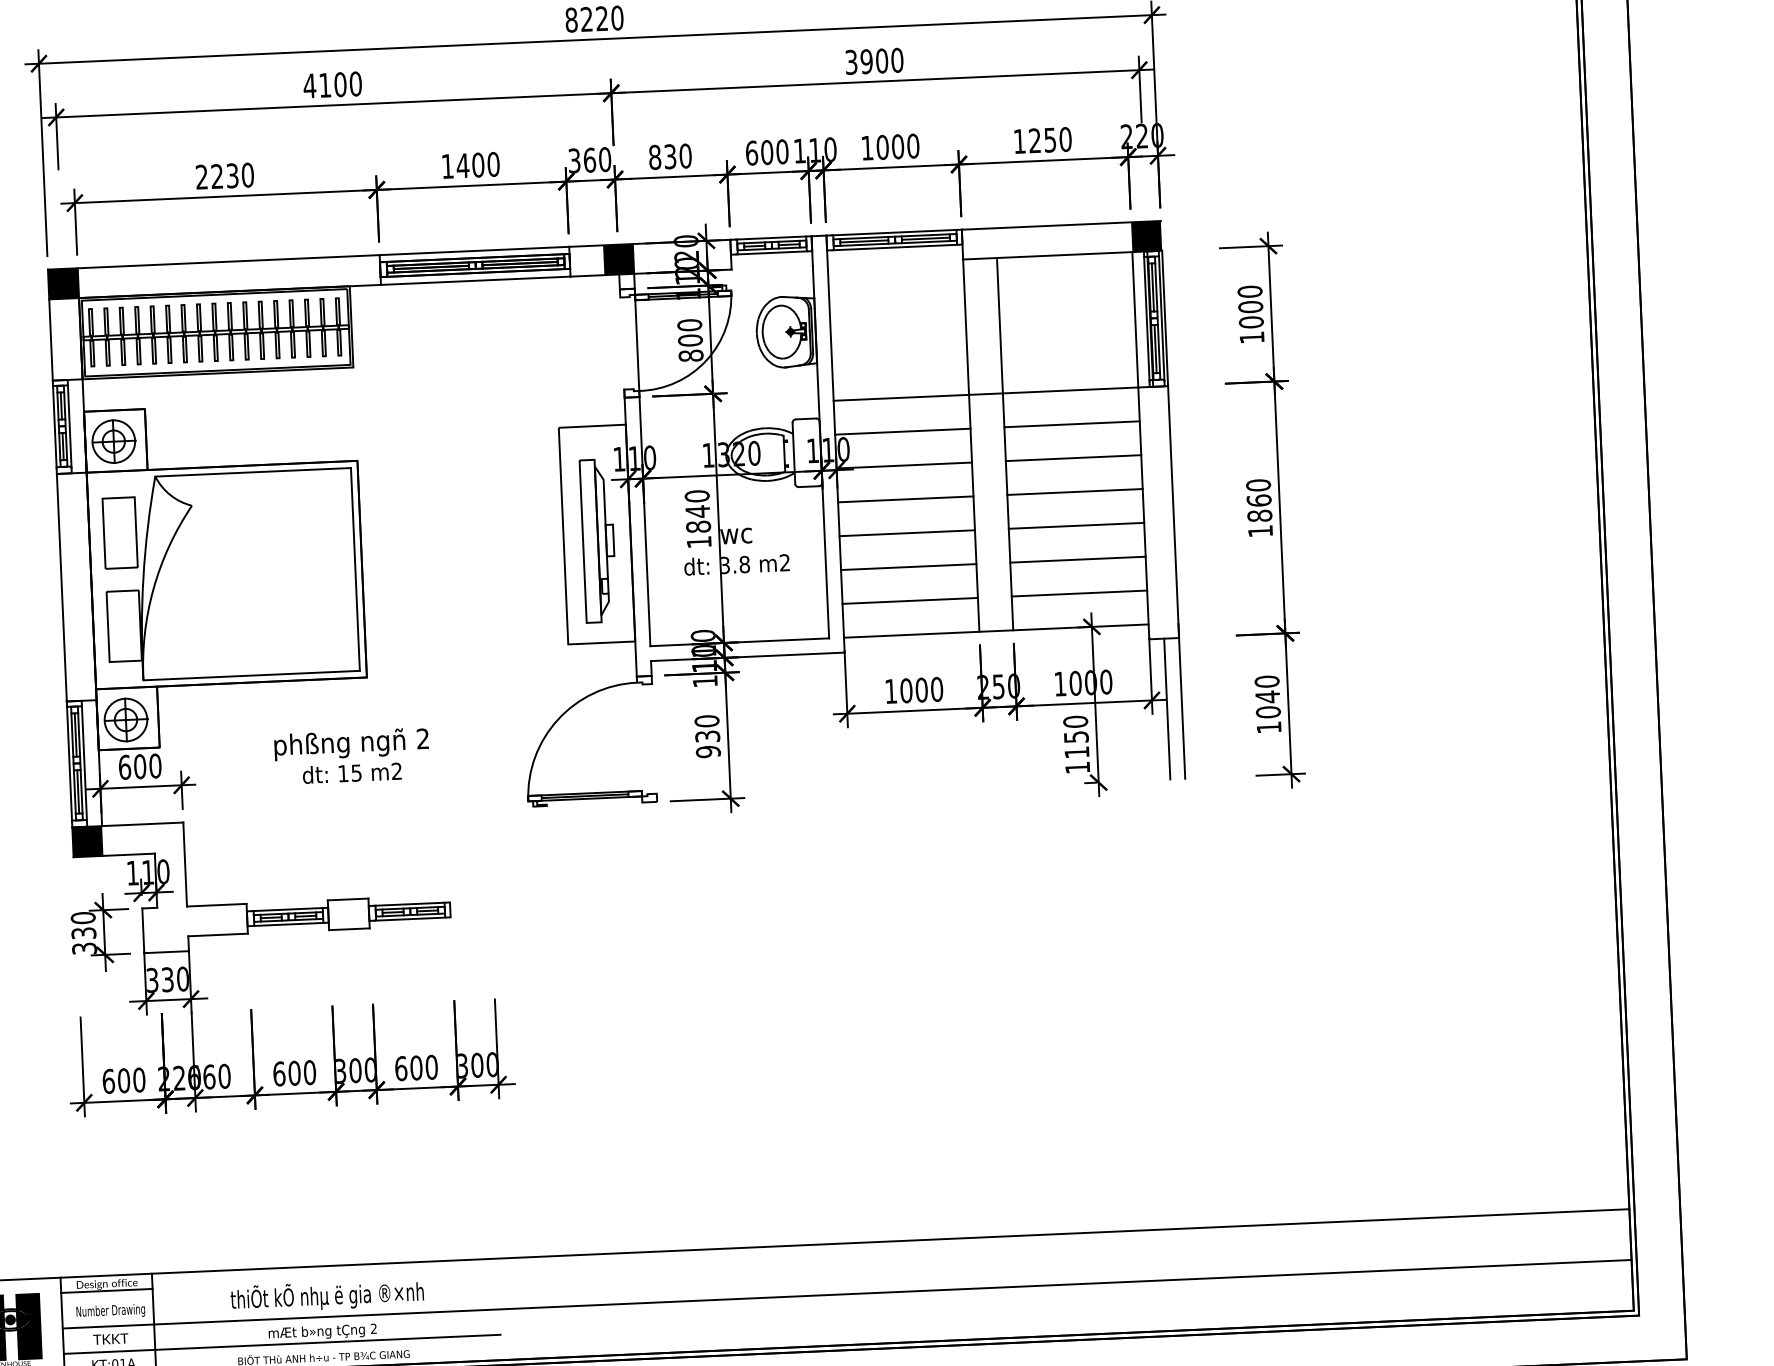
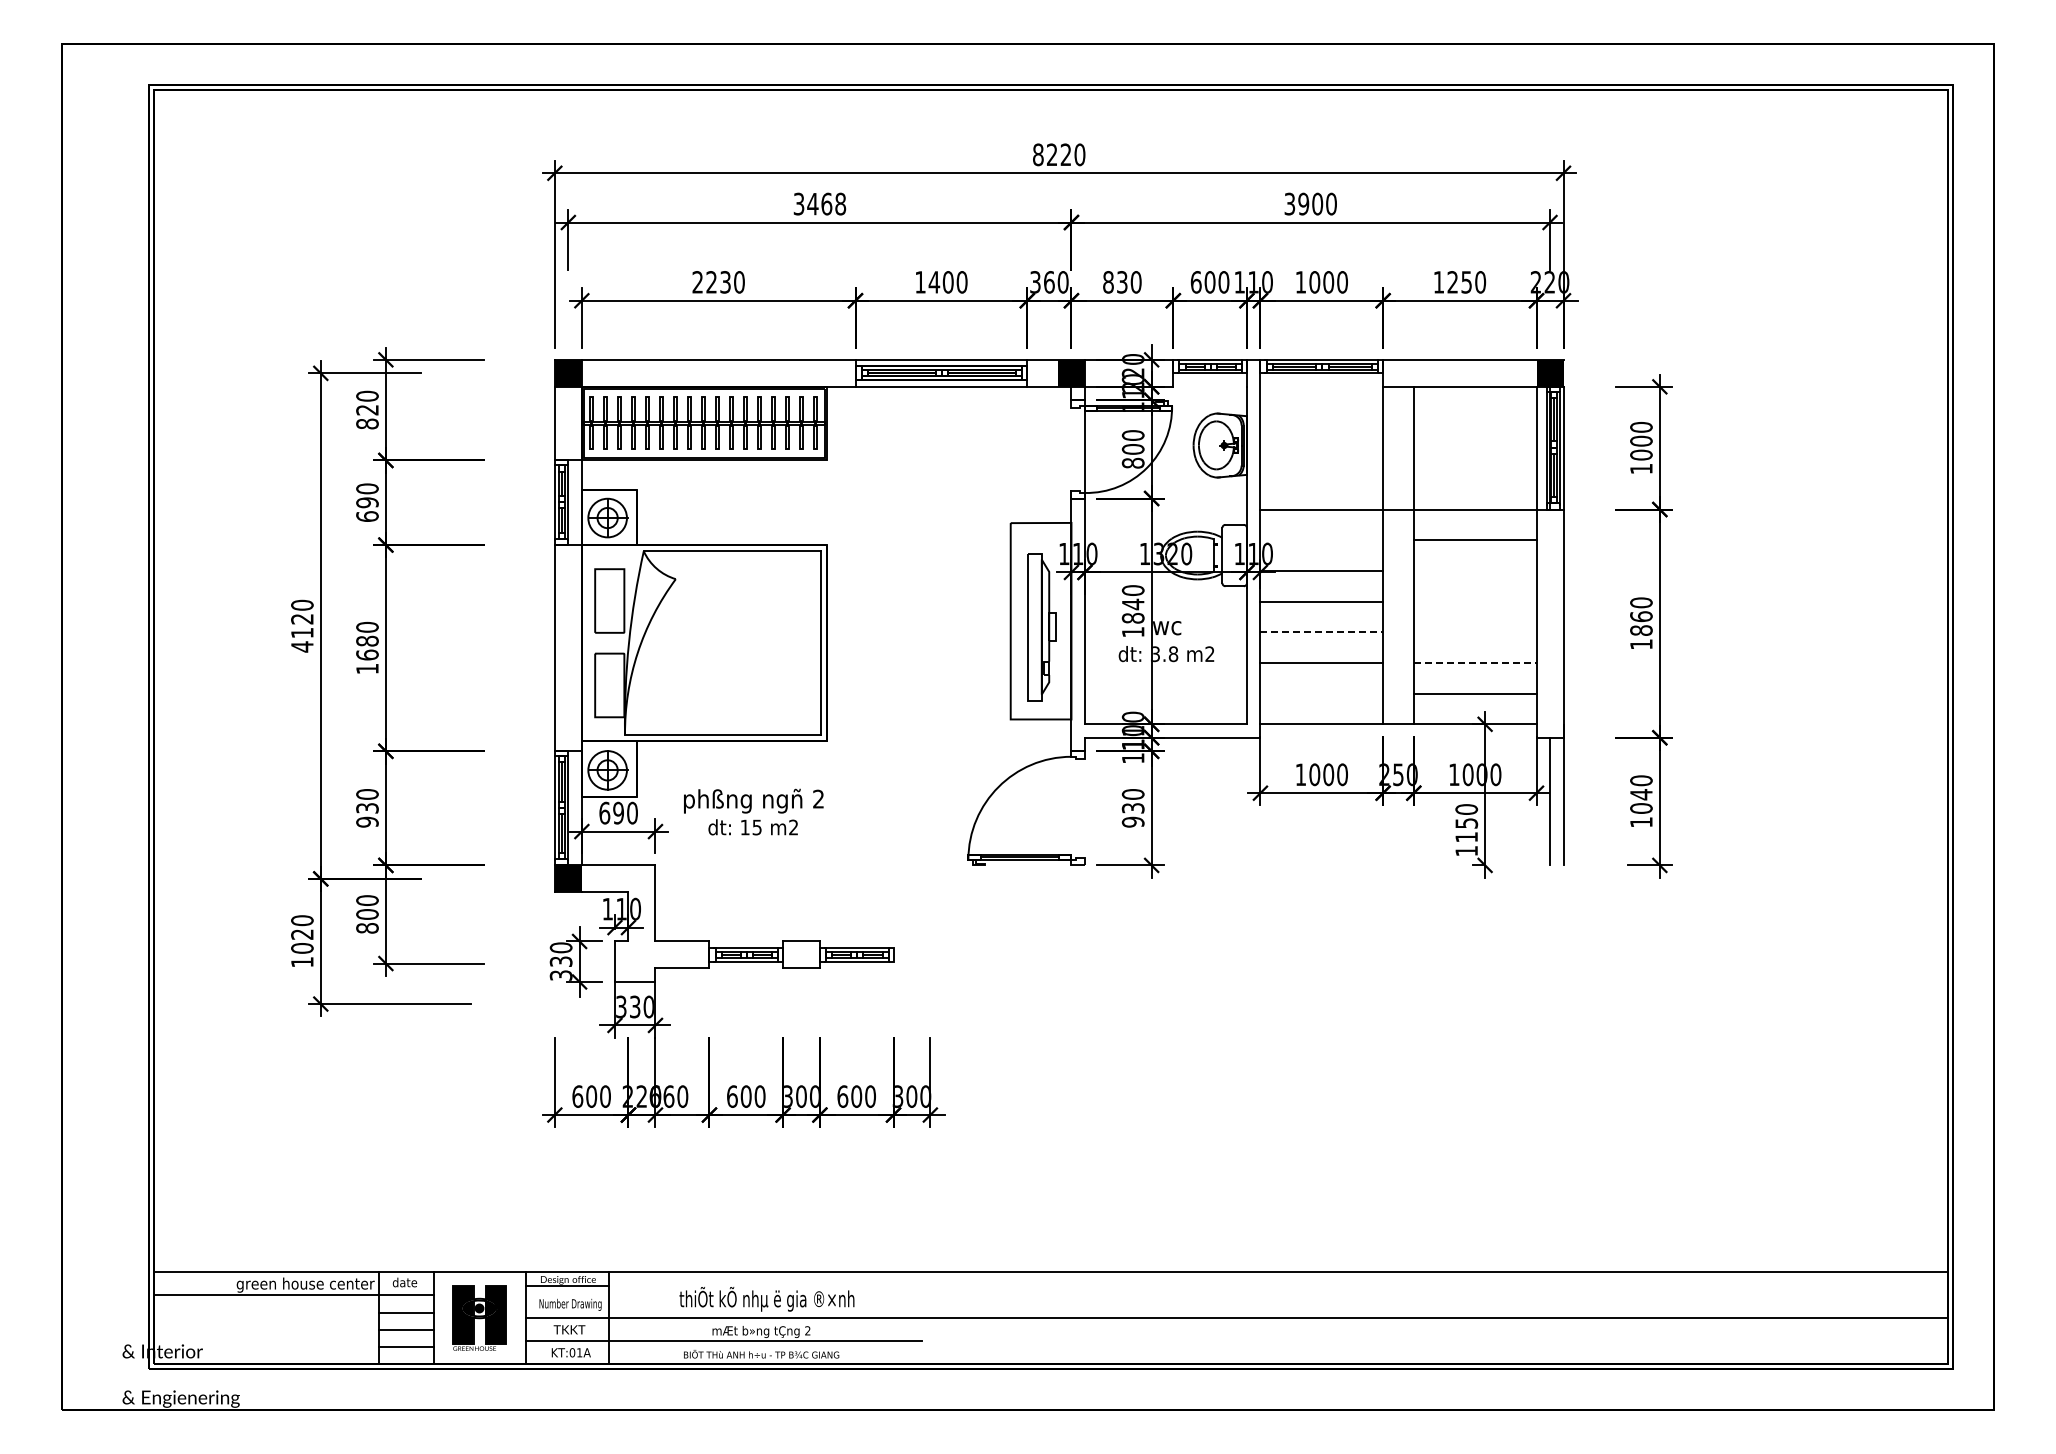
text: (332, 84) -> (819, 203), 4100 -> 3468
line: (902, 432) -> (1321, 540), removed
line: (1072, 457) -> (1474, 570), removed
line: (1074, 491) -> (1474, 601), removed
line: (1075, 526) -> (1474, 632), removed
line: (908, 533) -> (1322, 632), solid -> dashed
line: (1078, 559) -> (1475, 662), solid -> dashed
line: (909, 600) -> (1321, 693), removed
text: (351, 755) -> (753, 811), moved
text: (140, 767) -> (618, 813), 600 -> 690

